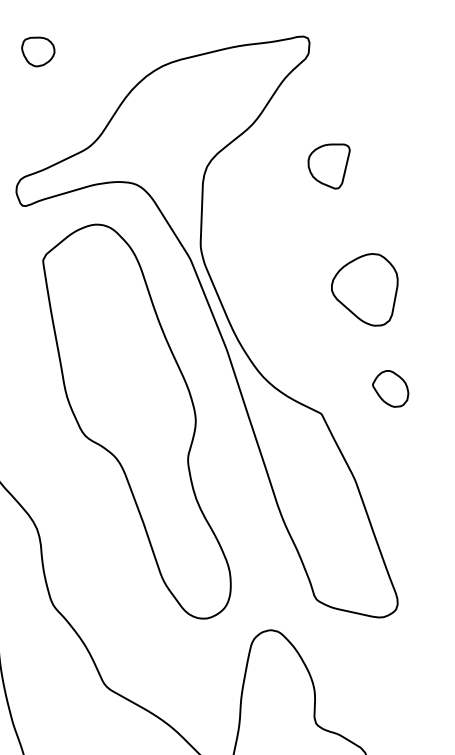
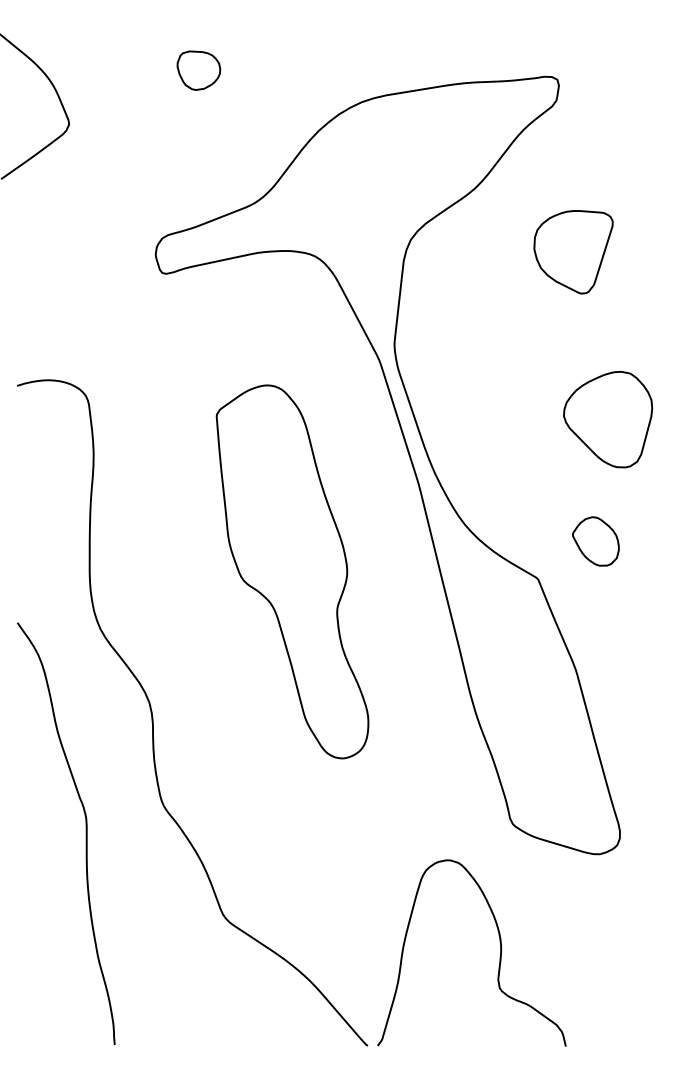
part: (329, 166) -> (573, 251), size x1.4
part: (390, 388) -> (595, 541), moved
part: (136, 422) -> (292, 571), size x0.7

